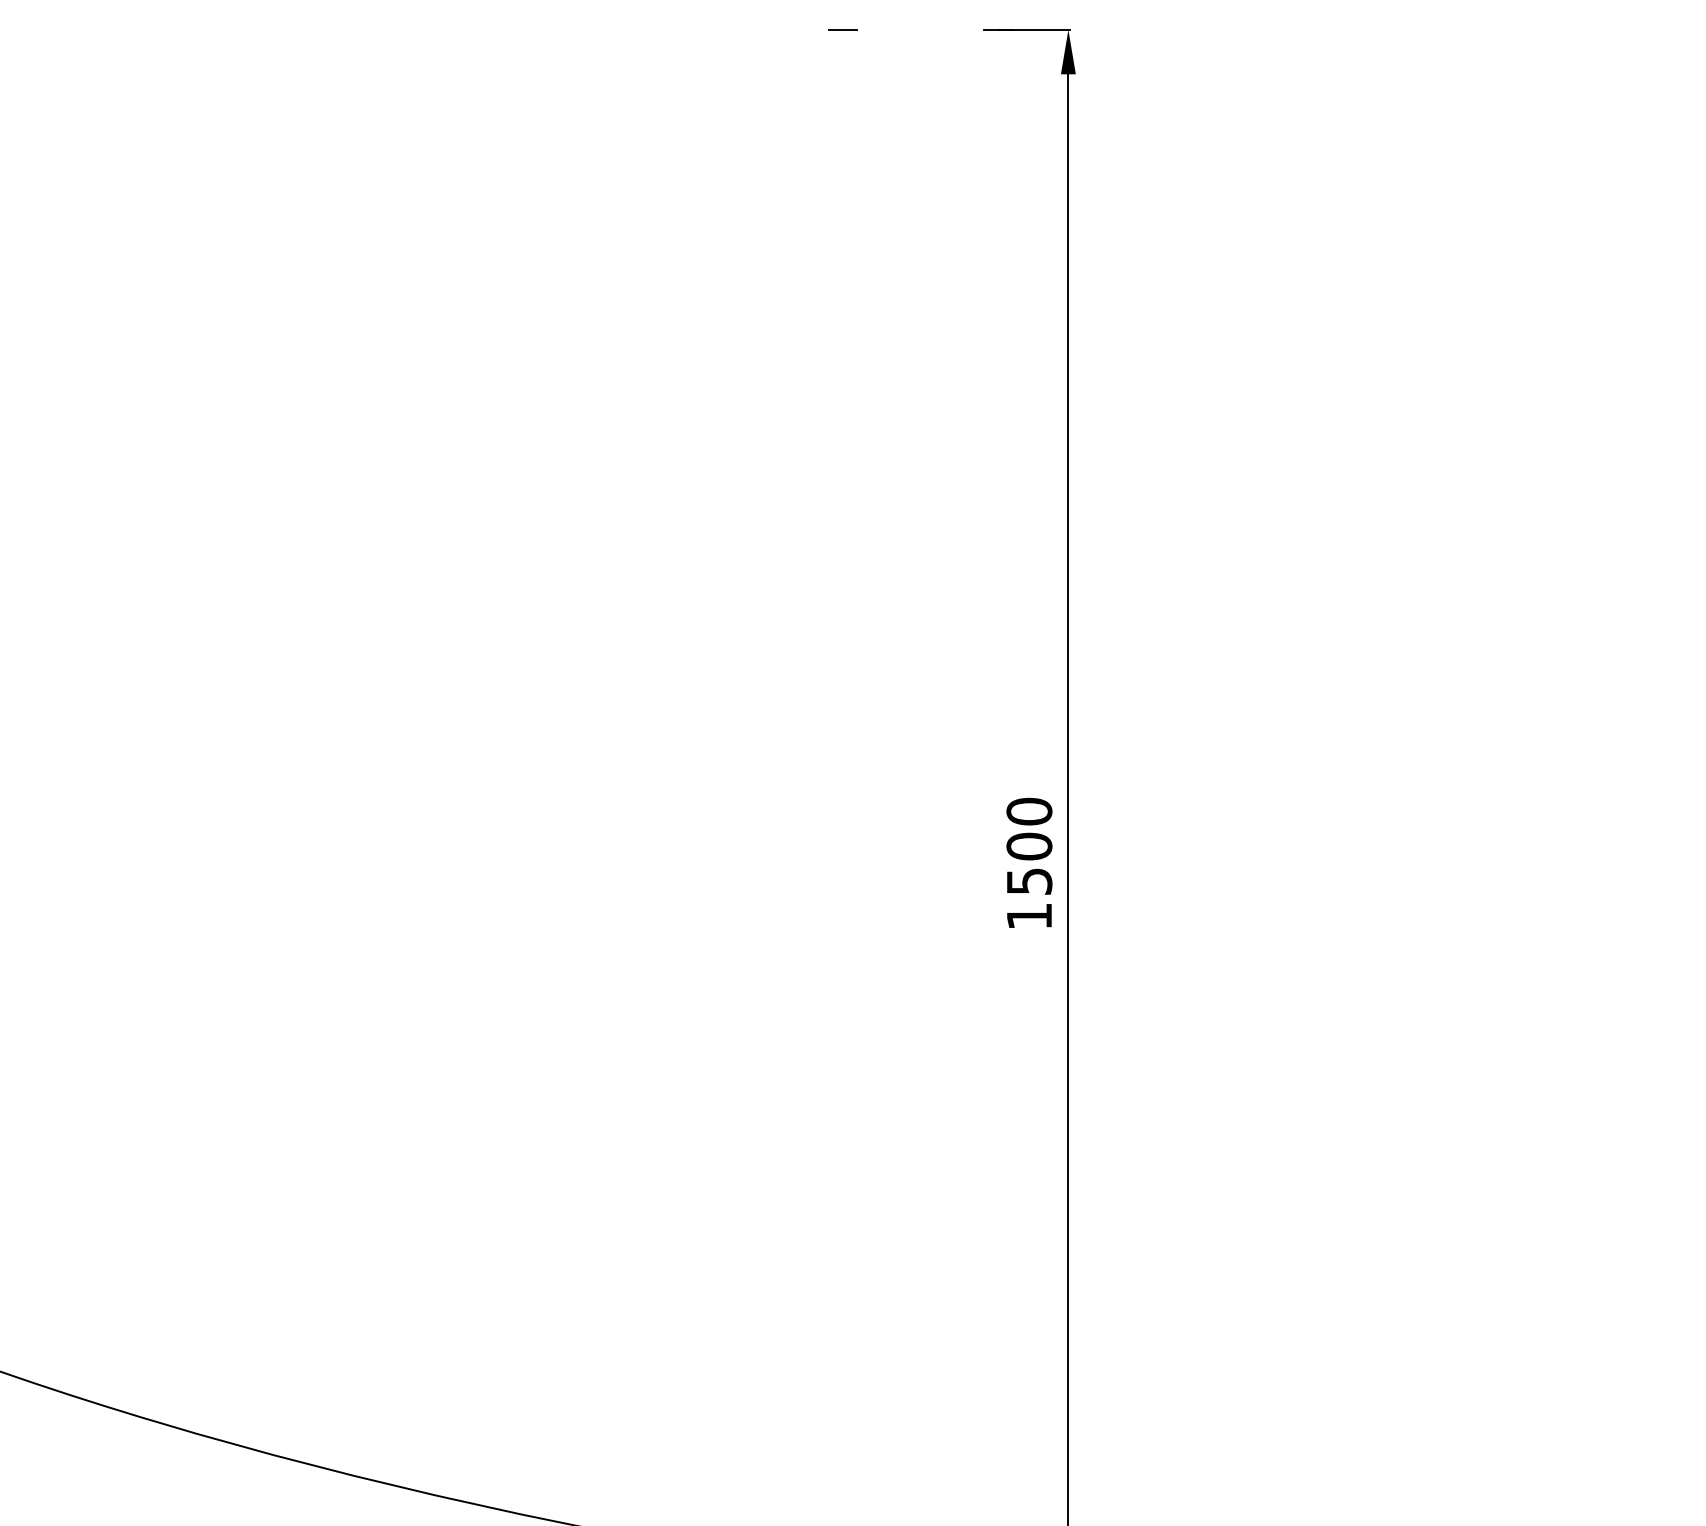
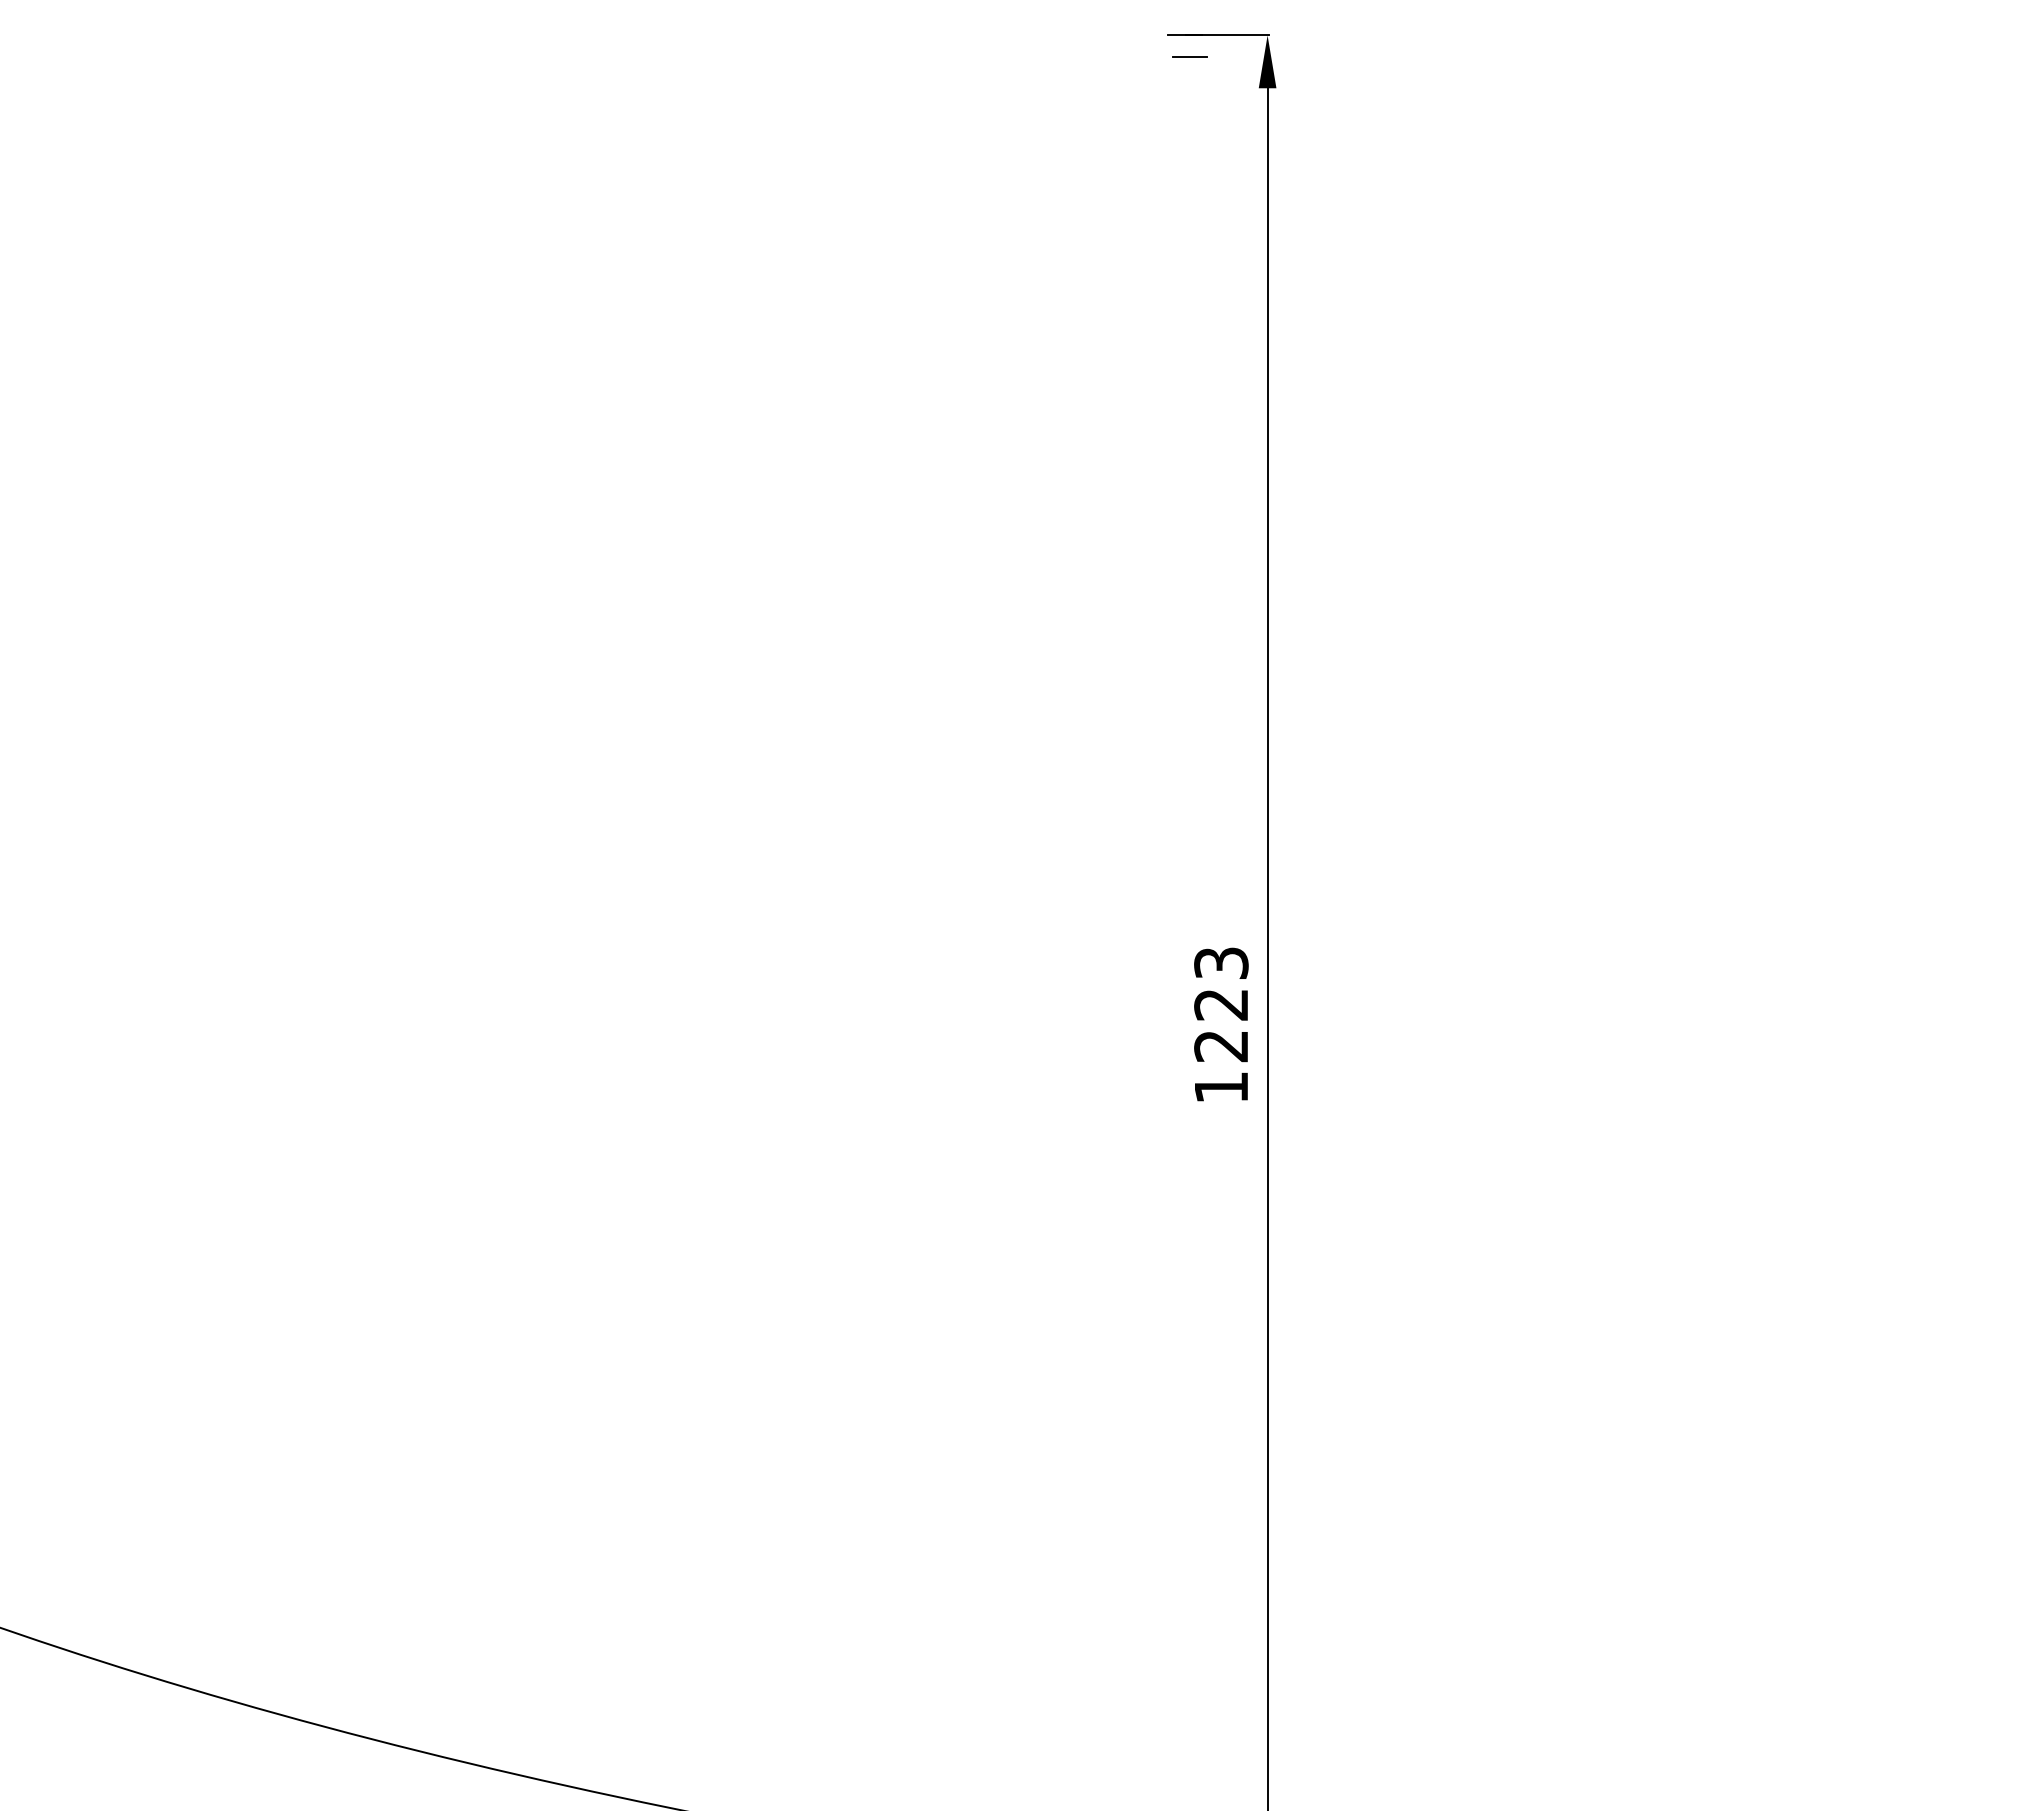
line: (842, 29) -> (1189, 56), moved
text: (1029, 846) -> (1221, 1004), 1500 -> 1223

